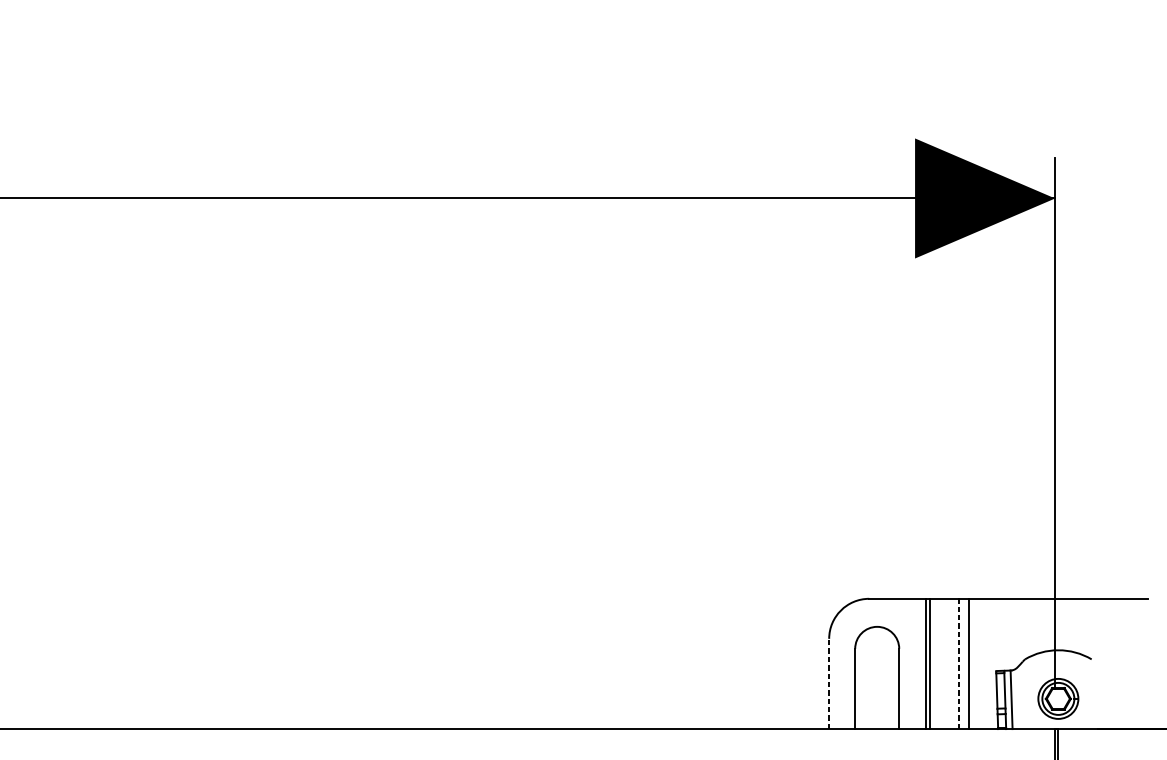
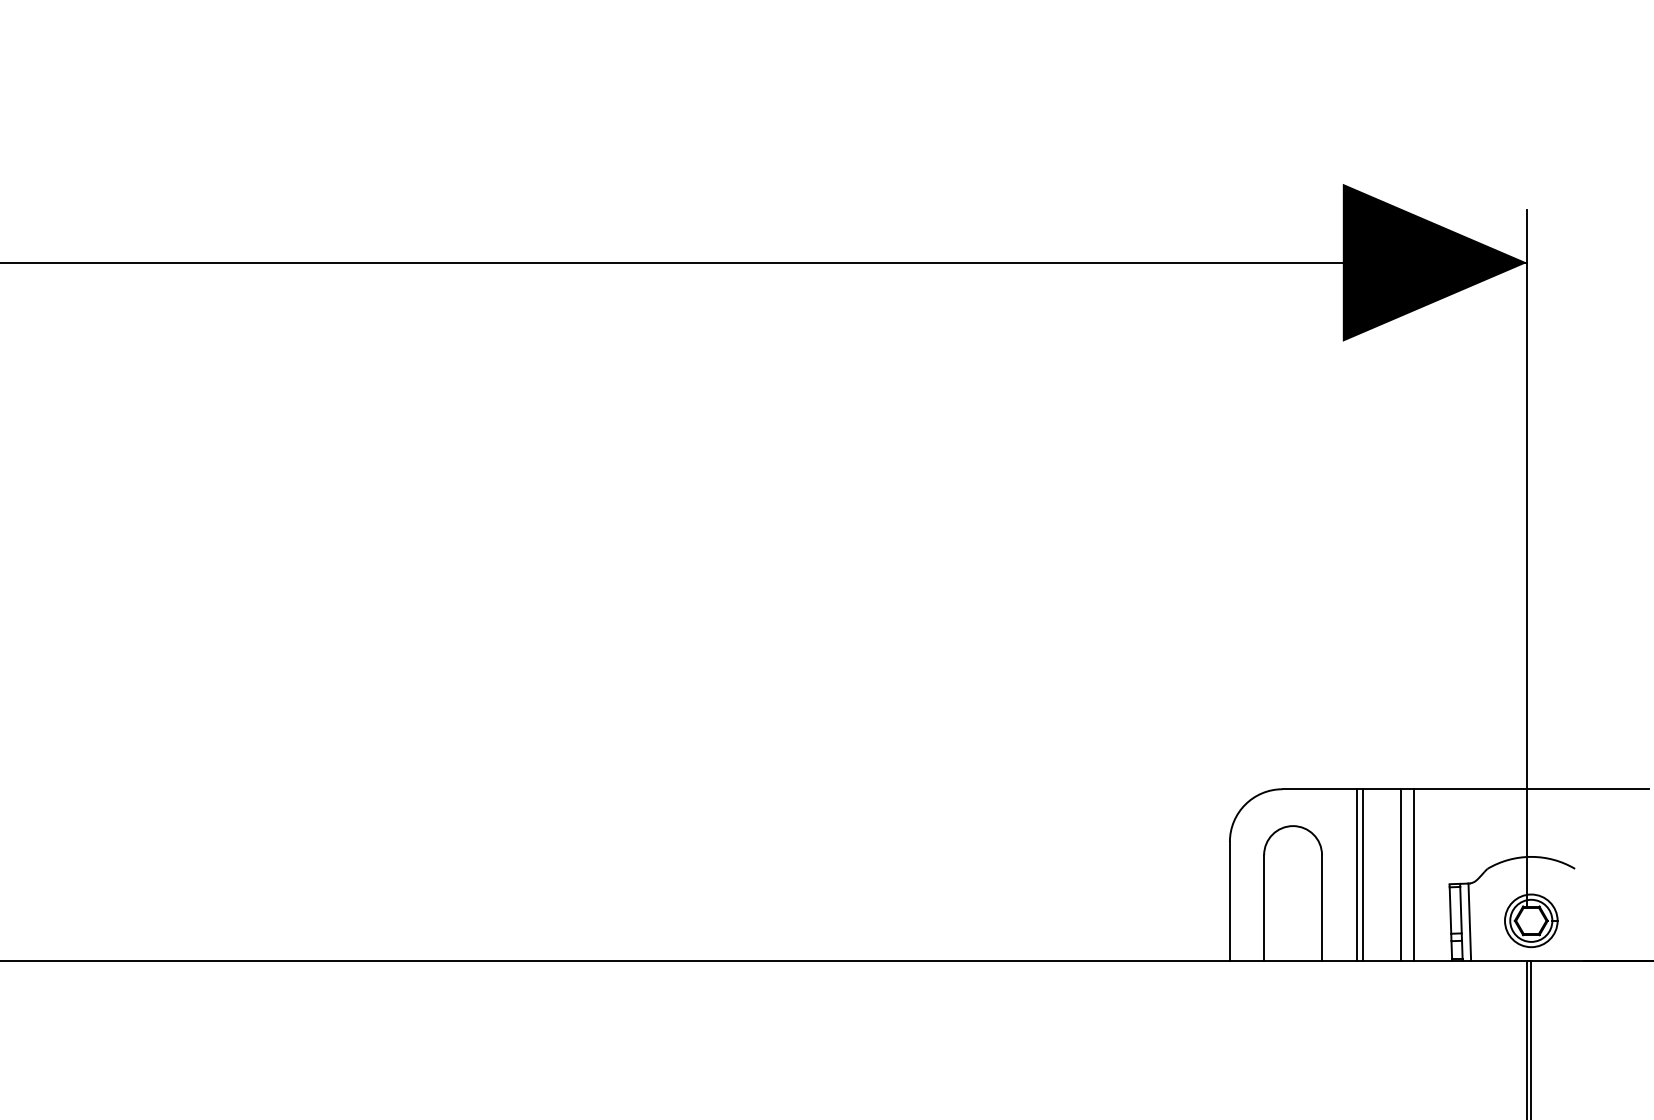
line: (958, 663) -> (1400, 874), dashed -> solid
line: (828, 683) -> (1229, 900), dashed -> solid

